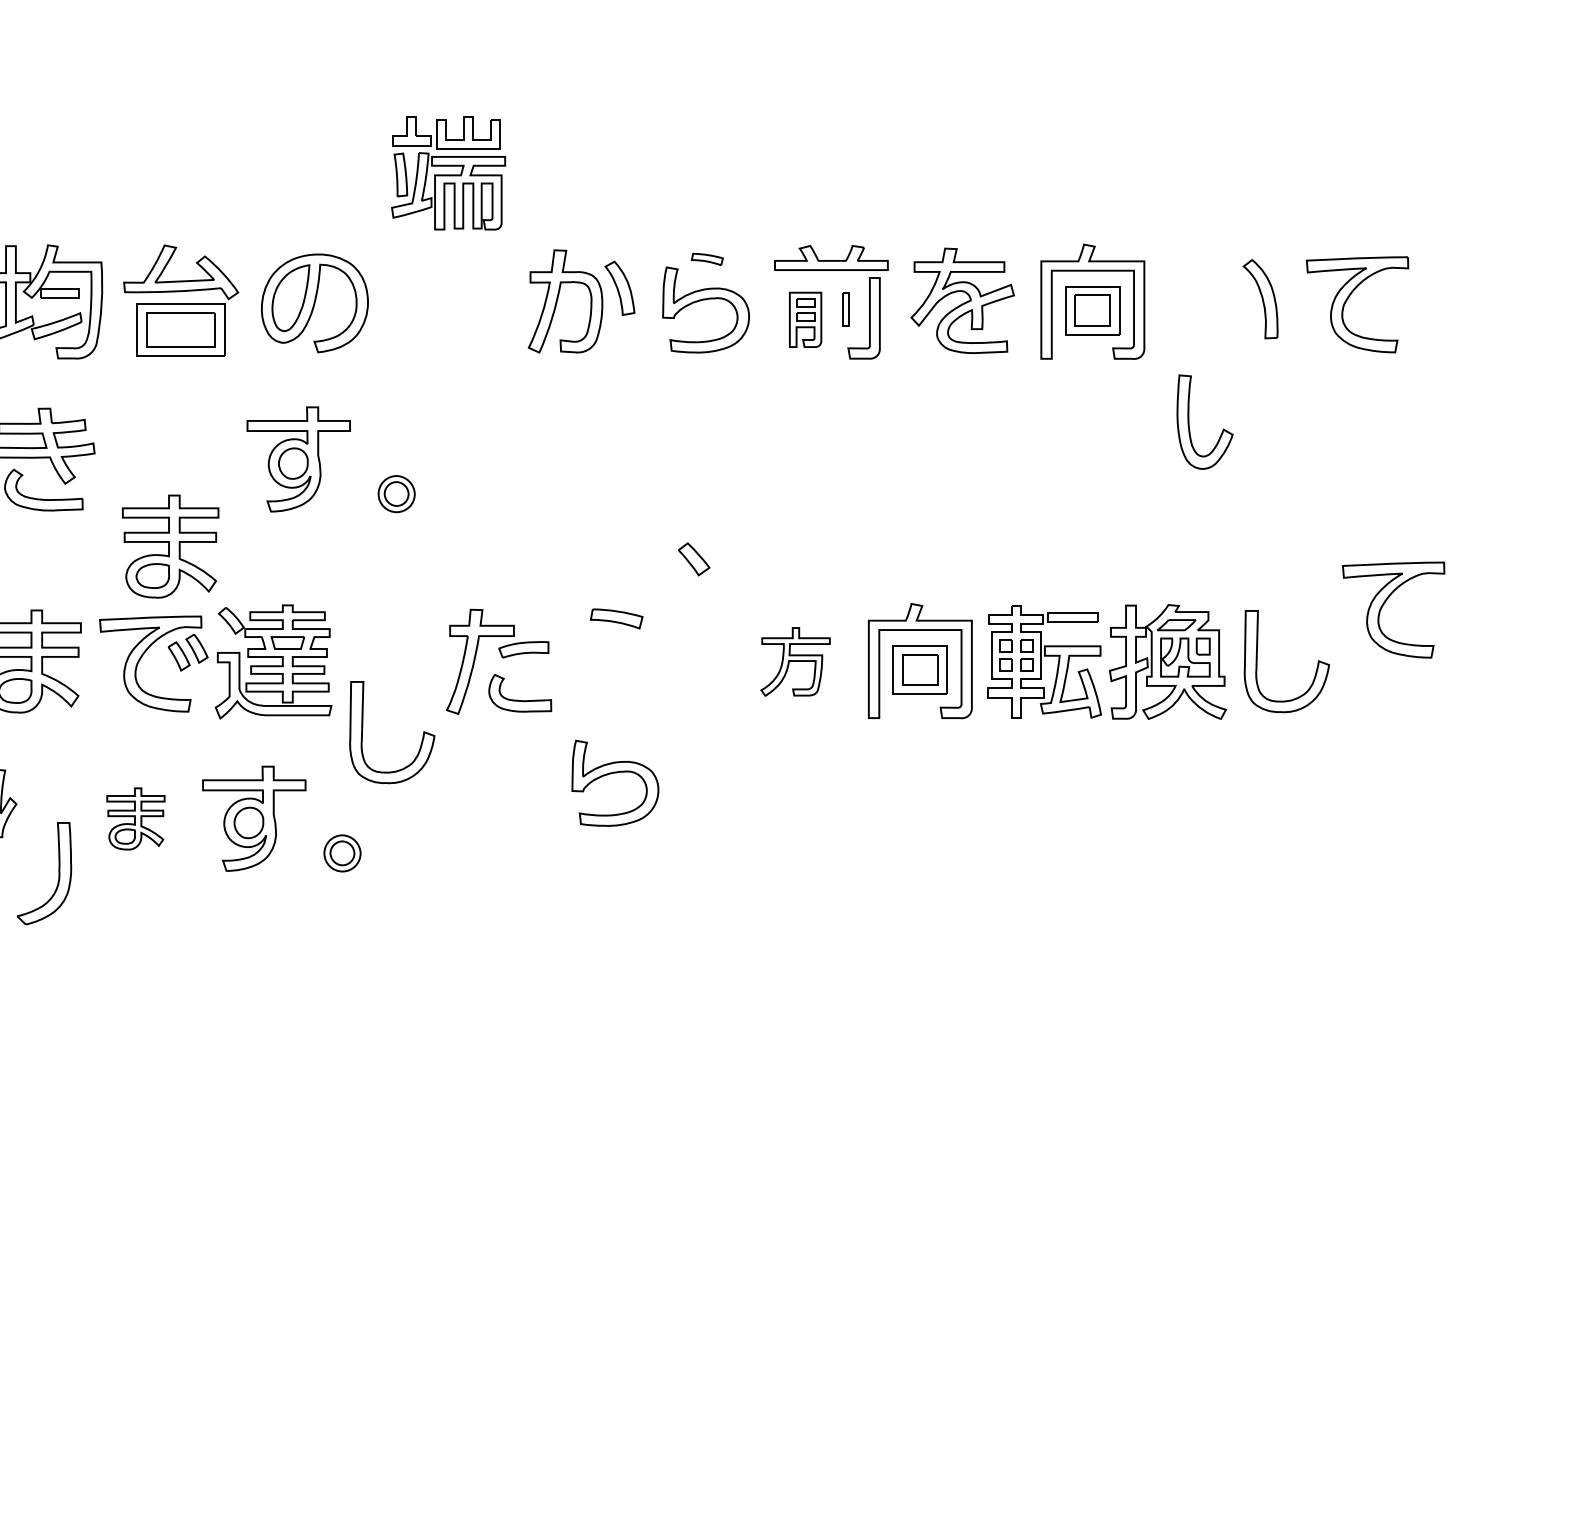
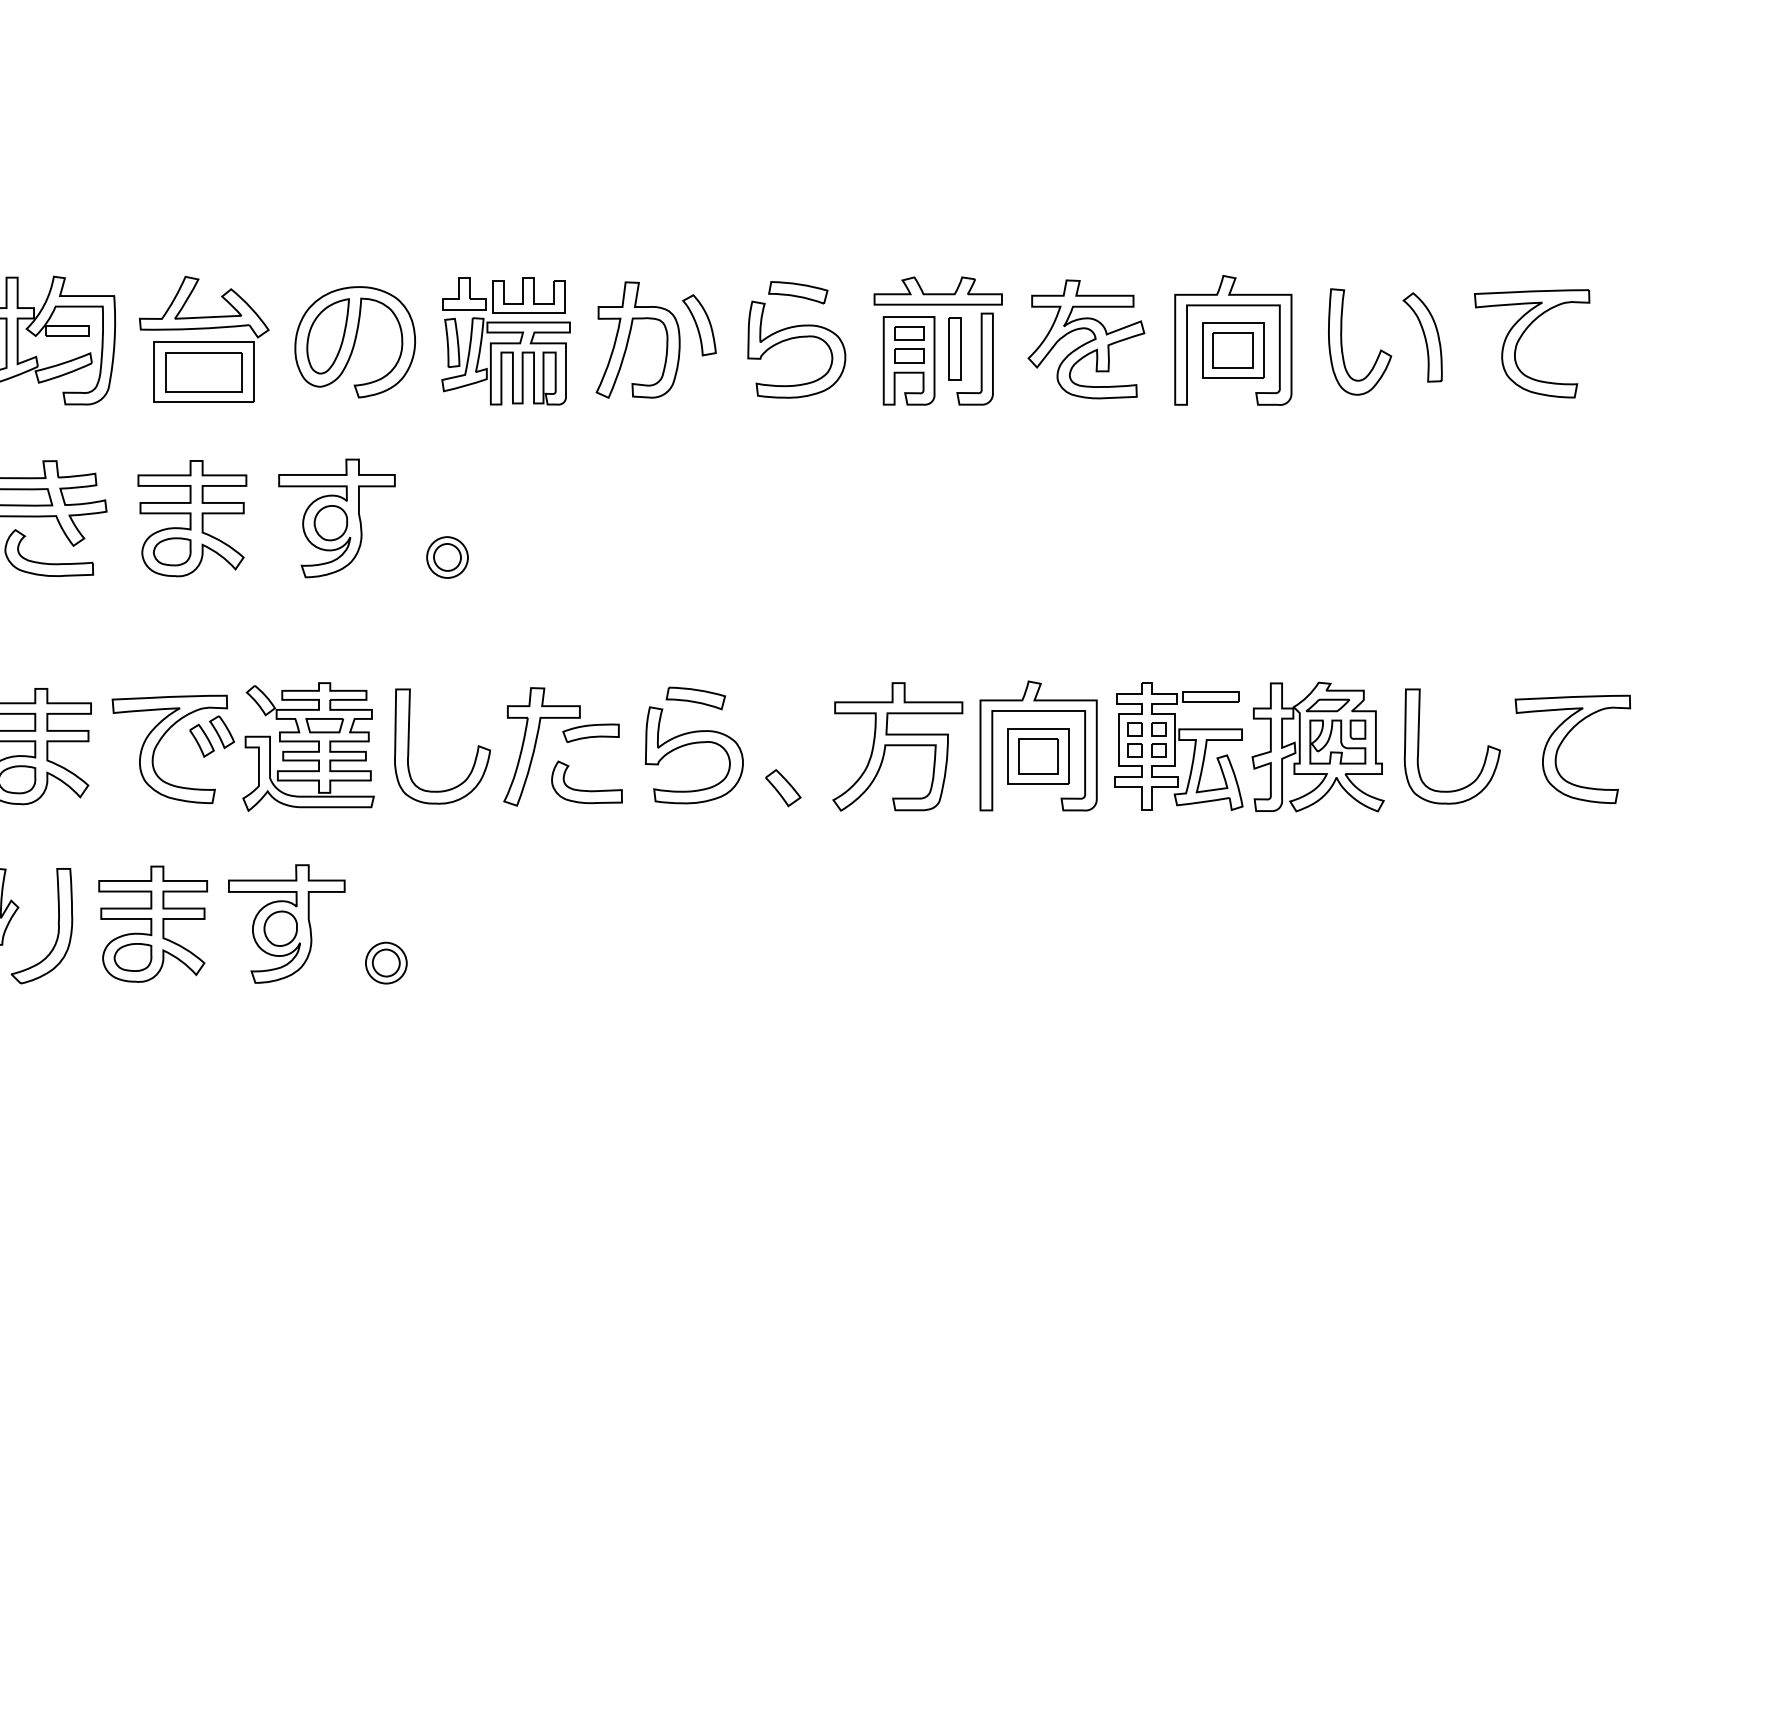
part: (448, 173) -> (506, 341), moved
part: (707, 259) -> (798, 292), size x1.67
part: (845, 309) -> (954, 349), size x1.67
part: (805, 319) -> (908, 360), size x1.43
part: (1189, 421) -> (1342, 341), moved
part: (170, 546) -> (192, 518), moved
part: (694, 559) -> (783, 788), moved
part: (1384, 604) -> (1562, 743), moved
part: (795, 661) -> (897, 746), size x1.67
part: (363, 728) -> (410, 741), moved
part: (611, 774) -> (690, 745), moved
part: (135, 818) -> (152, 923), size x1.67
part: (58, 873) -> (57, 925), moved

